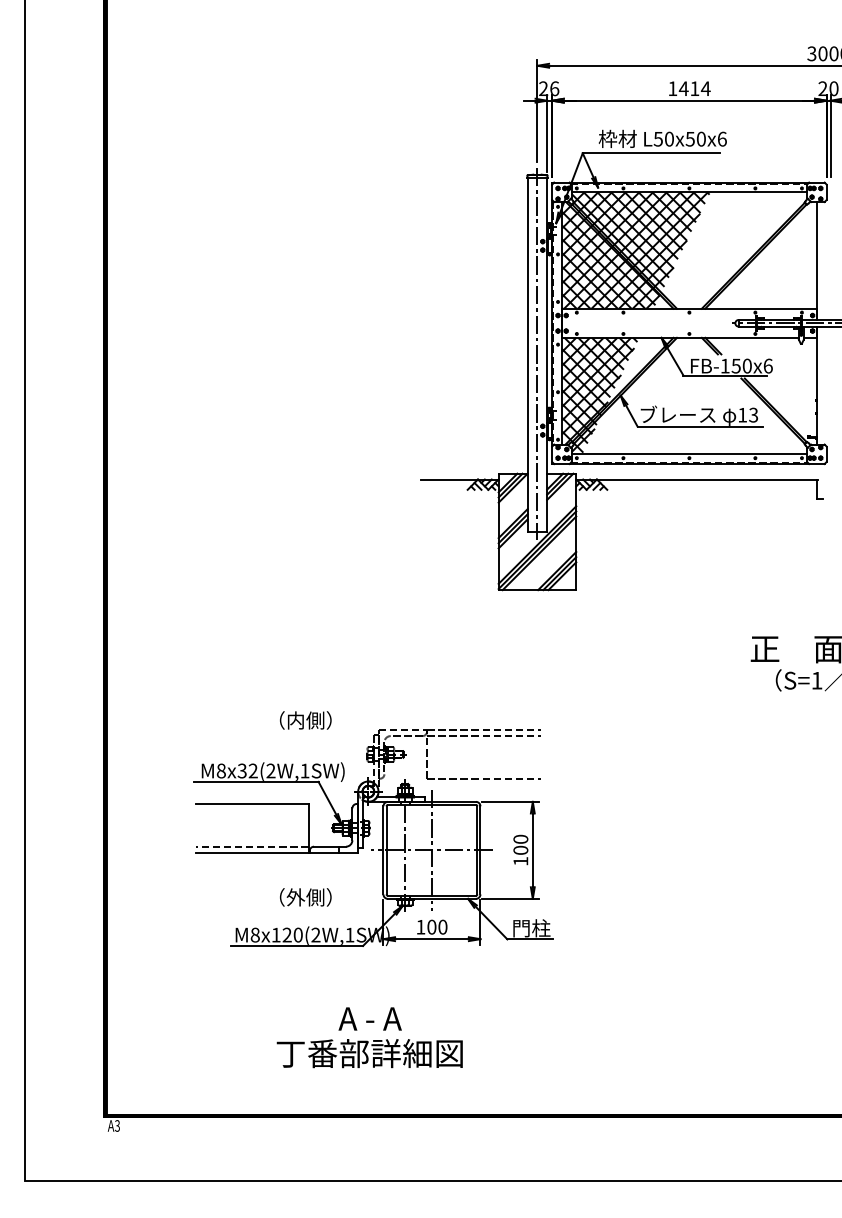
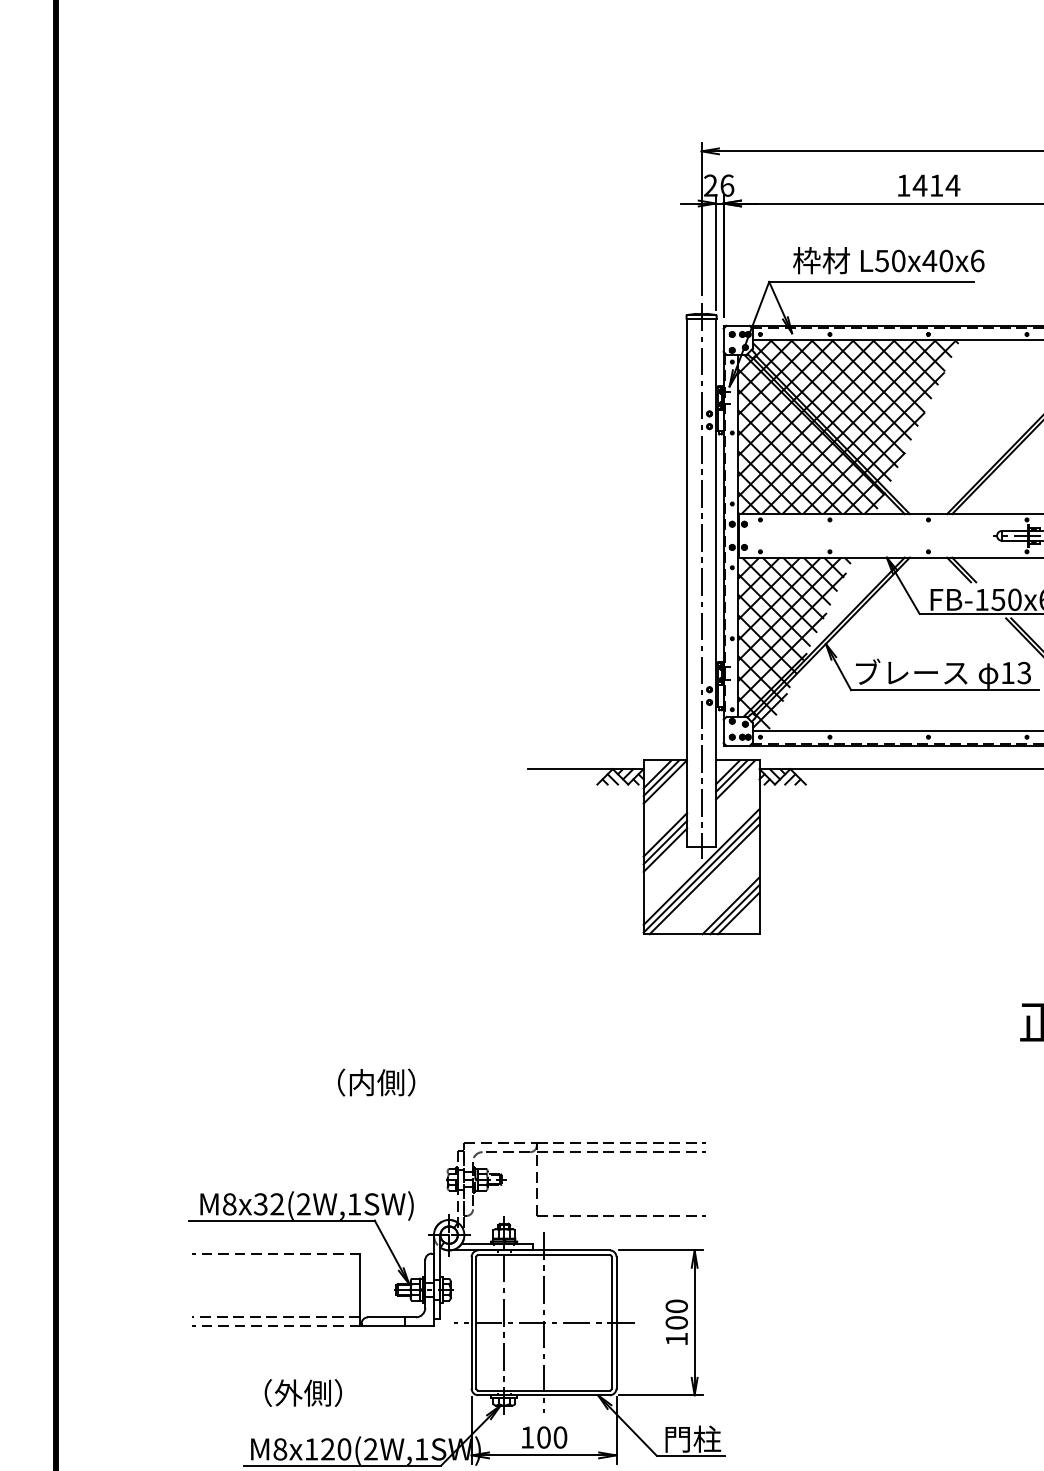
text: (690, 139) -> (930, 261), L50x50x6 -> L50x40x6
text: (305, 720) -> (376, 1082), moved
line: (252, 803) -> (276, 1252), solid -> dashed
line: (252, 852) -> (276, 1326), solid -> dashed
text: (305, 897) -> (302, 1393), moved

